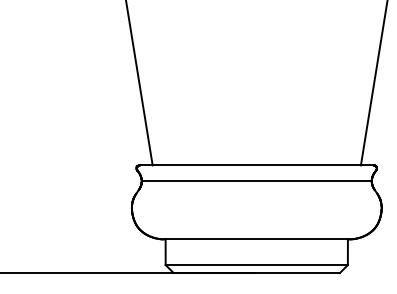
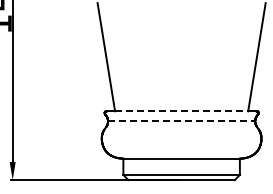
line: (256, 165) -> (181, 111), solid -> dashed
line: (256, 181) -> (181, 121), solid -> dashed

